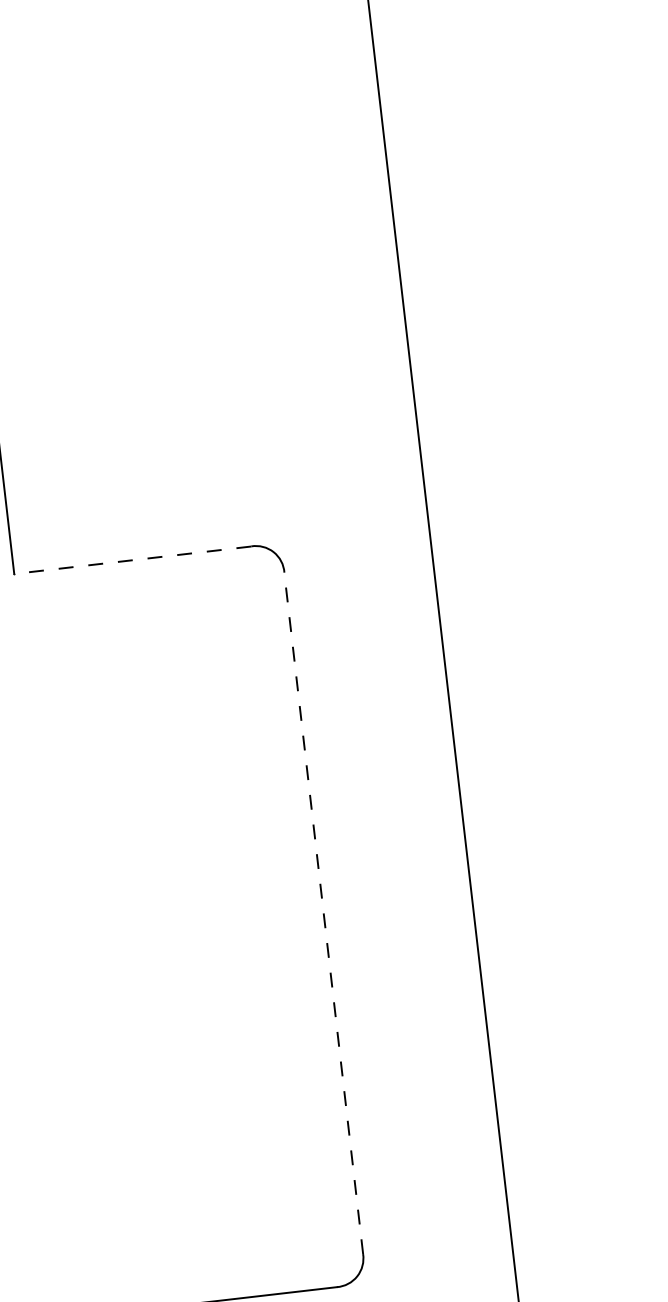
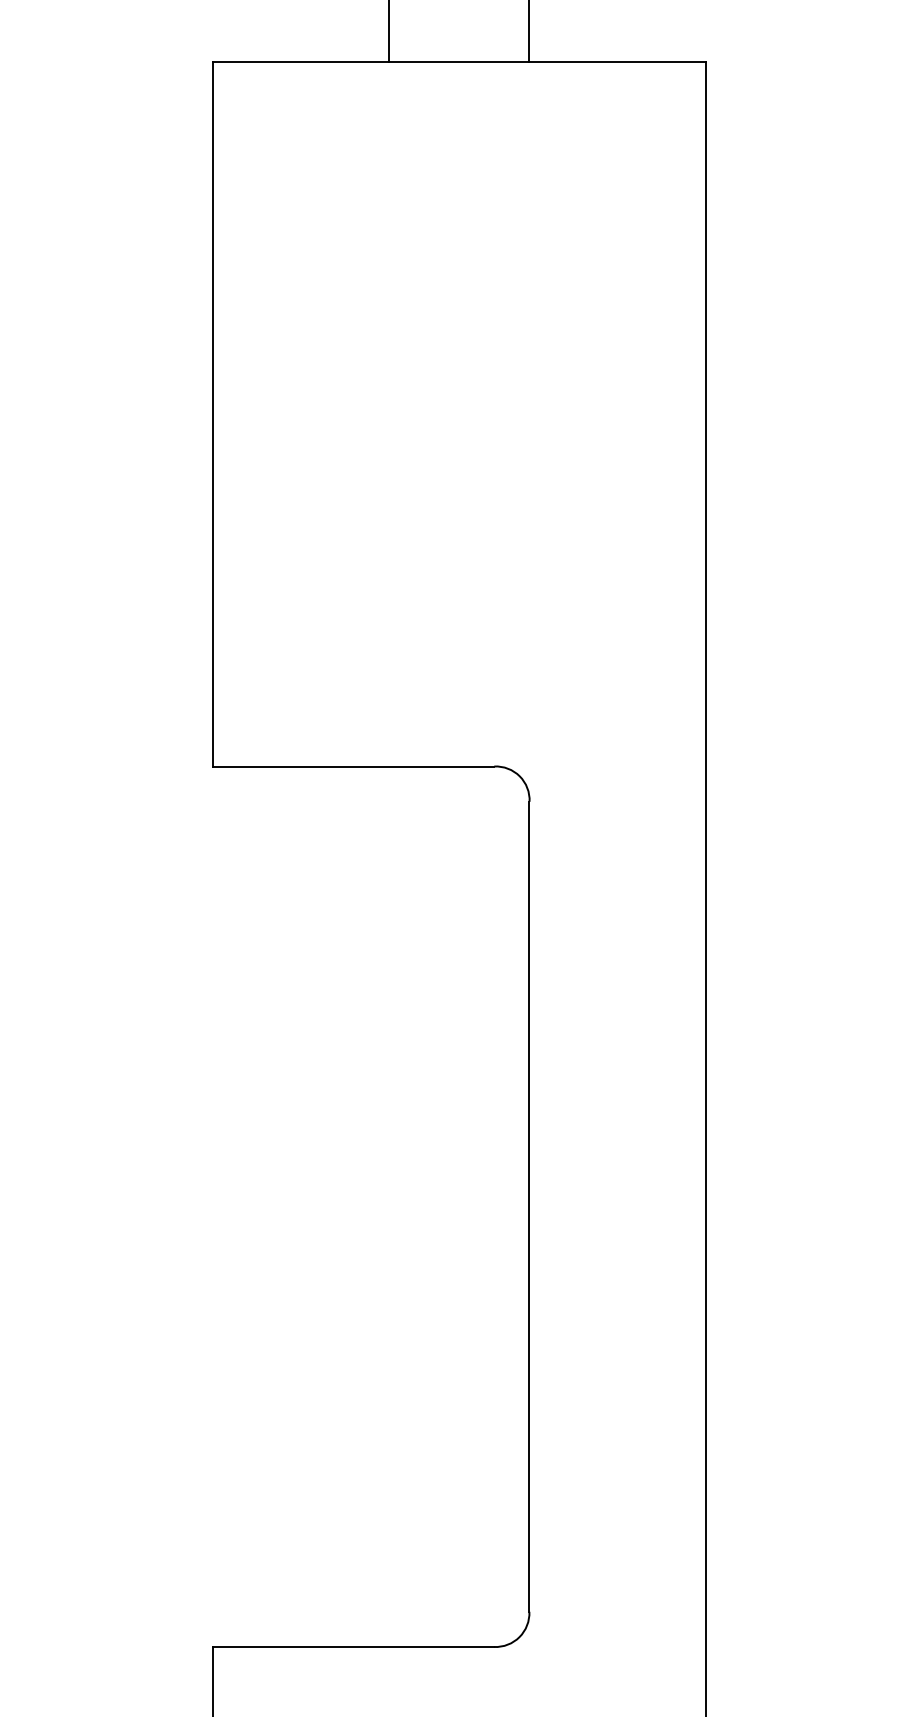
line: (132, 560) -> (353, 766), dashed -> solid
line: (323, 913) -> (529, 1206), dashed -> solid

